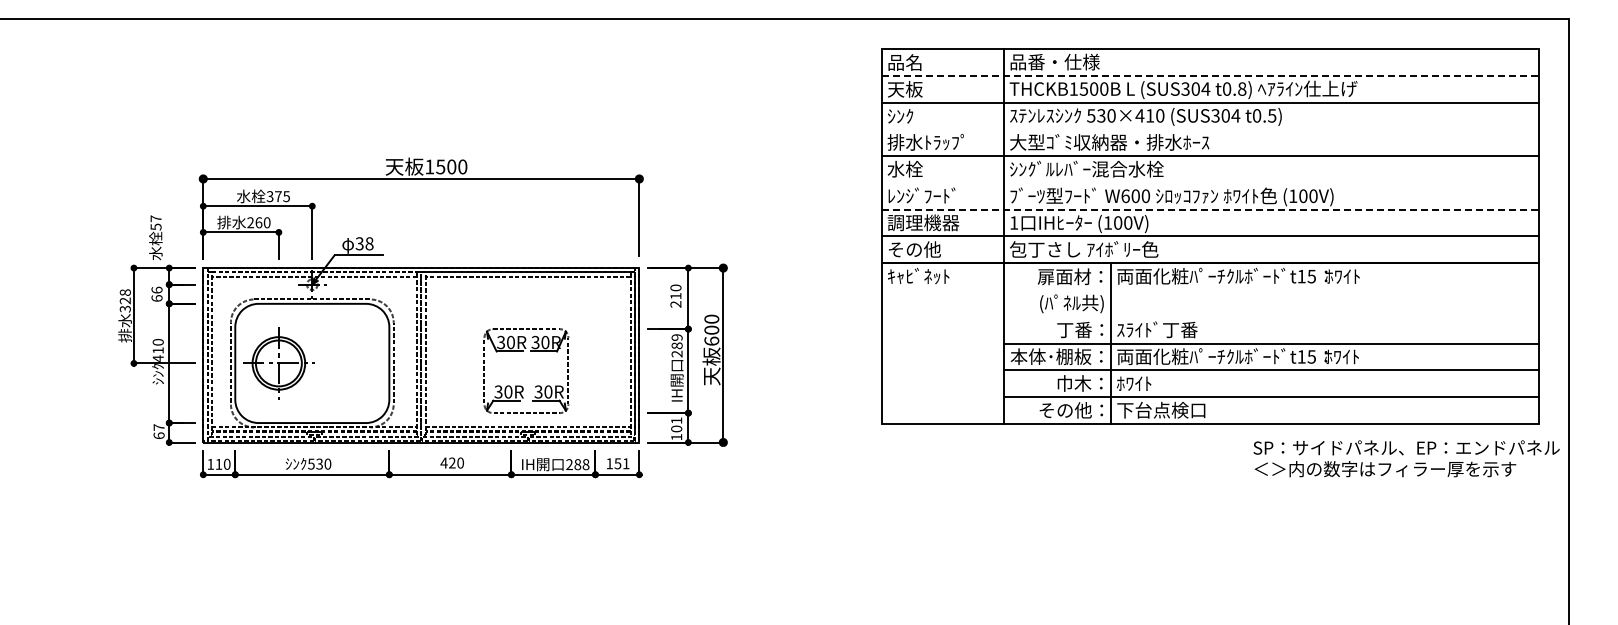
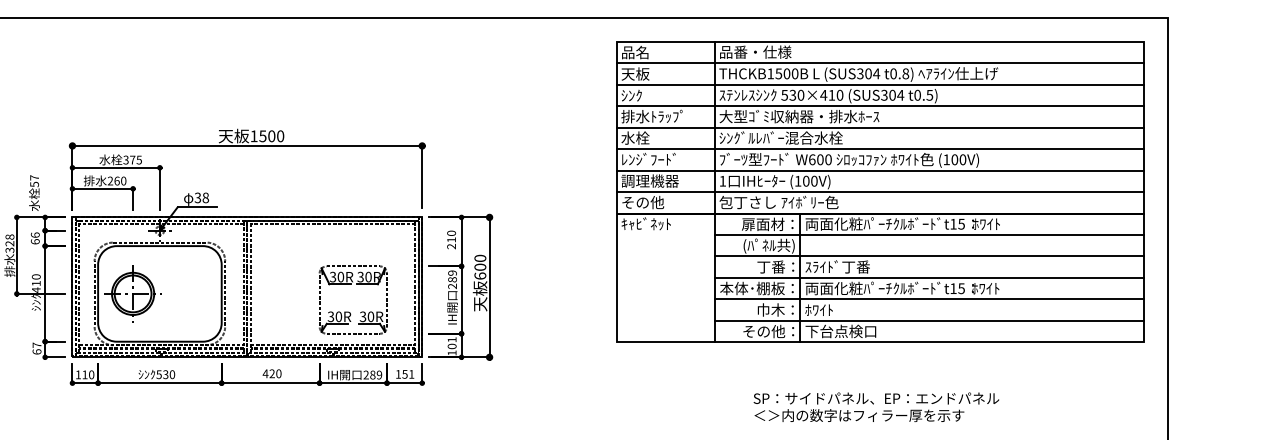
line: (1210, 75) -> (880, 62), dashed -> solid
line: (1210, 129) -> (880, 106), added
line: (1210, 182) -> (880, 148), added
line: (1210, 209) -> (880, 170), dashed -> solid
line: (1271, 289) -> (929, 234), added
line: (1271, 316) -> (929, 256), added
part: (520, 385) -> (348, 311), moved
text: (1406, 458) -> (876, 407), moved
text: (585, 464) -> (379, 374), 288 -> 289

